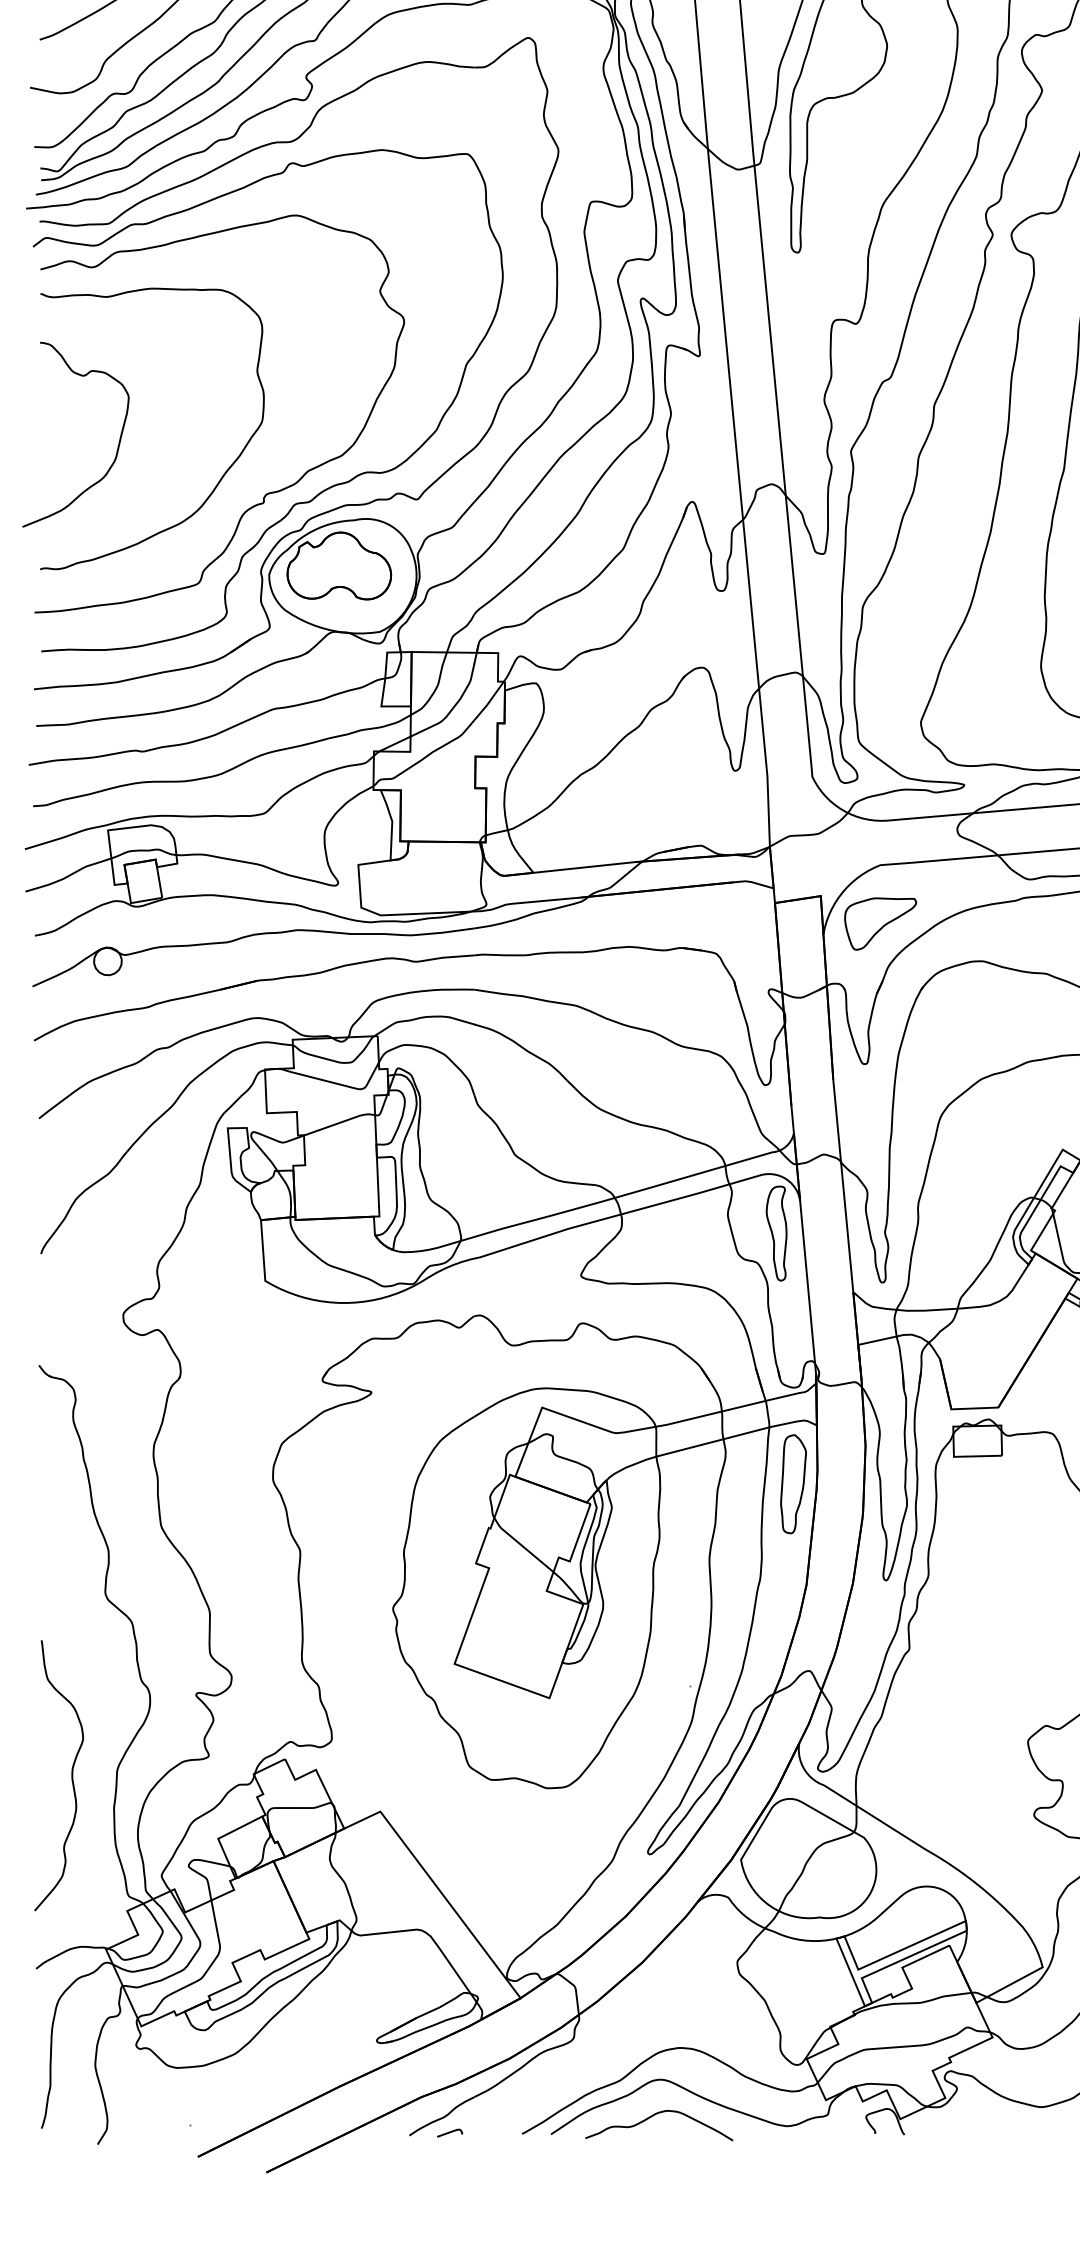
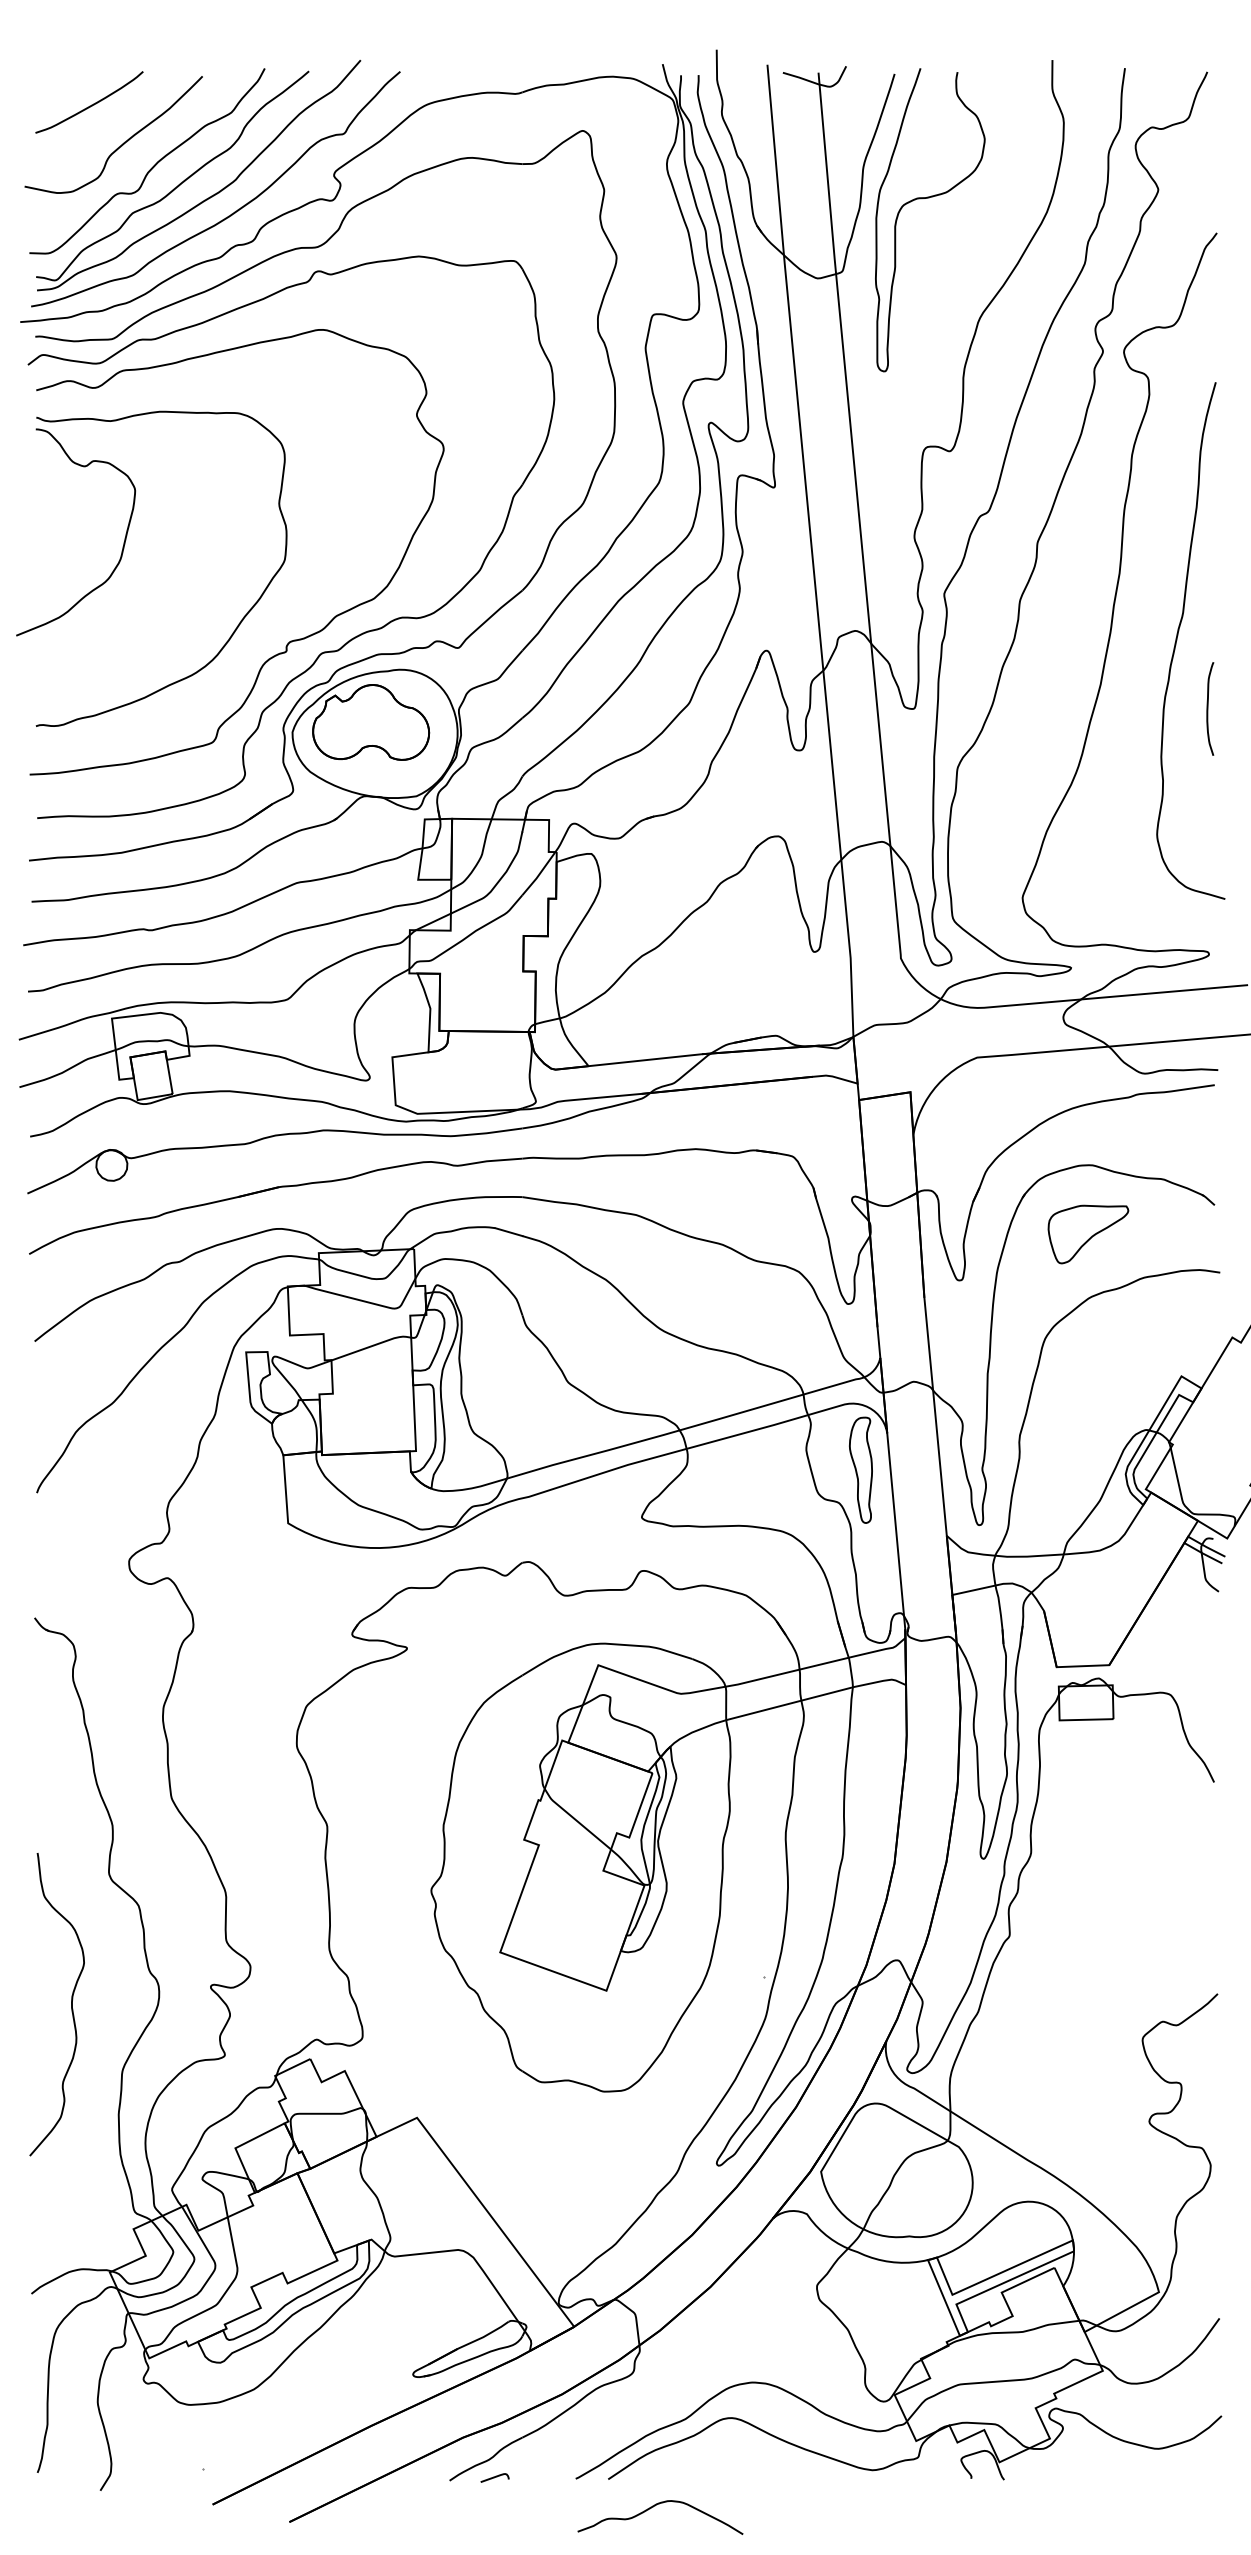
curve: (118, 443) -> (123, 542), moved
part: (880, 924) -> (1088, 1234), moved
part: (793, 1483) -> (879, 1750), removed
curve: (71, 1775) -> (71, 2004), moved
curve: (654, 2115) -> (655, 2506), moved

